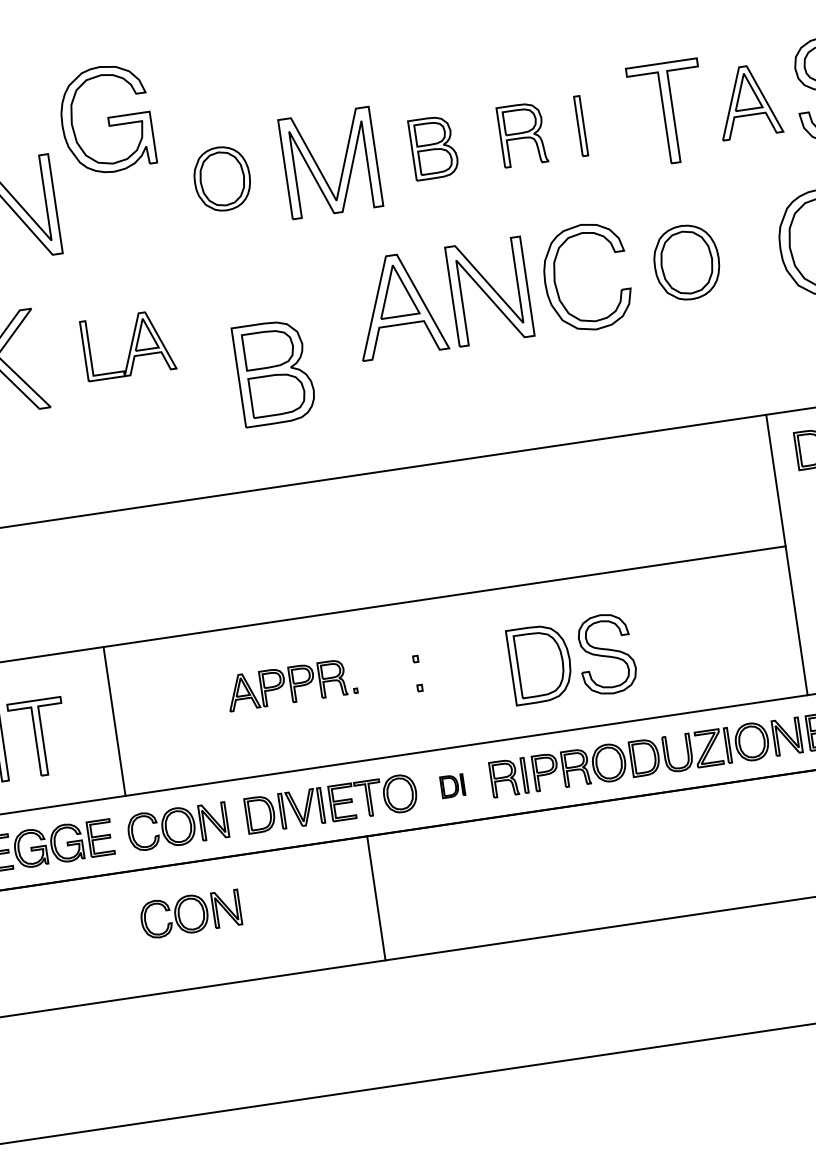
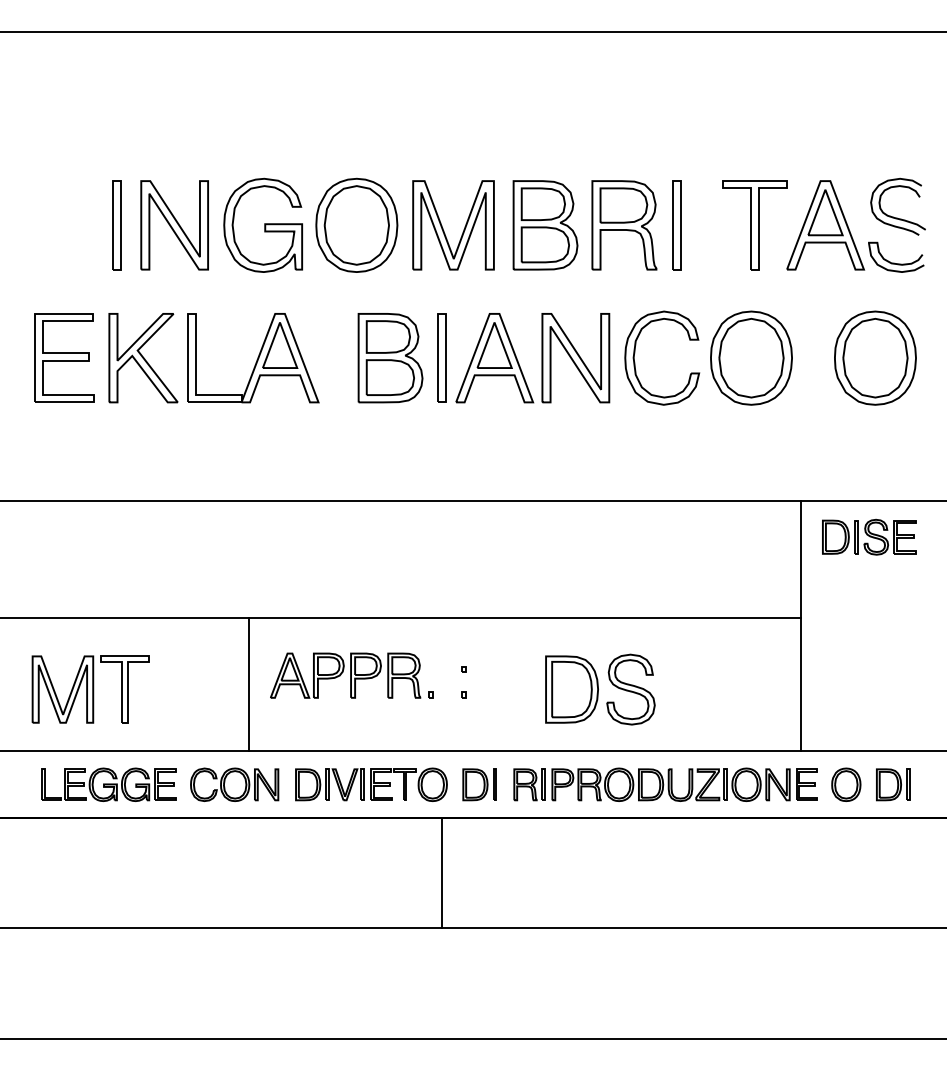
part: (747, 101) -> (825, 225), size x1.43
part: (105, 118) -> (262, 224), moved
part: (580, 126) -> (676, 225), size x1.67
part: (522, 134) -> (624, 225), size x1.67
part: (433, 147) -> (545, 225), size x1.67
part: (221, 178) -> (356, 224), size x1.67
part: (686, 261) -> (751, 357), size x1.43
part: (339, 313) -> (441, 357), added
part: (128, 345) -> (253, 358), size x1.67
part: (274, 373) -> (390, 358), moved
part: (290, 684) -> (351, 675), size x1.43
line: (114, 721) -> (248, 684), moved
part: (452, 785) -> (479, 784), size x1.67
line: (376, 897) -> (441, 872), moved
part: (190, 913) -> (234, 862), removed

